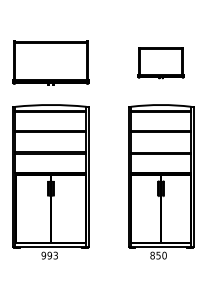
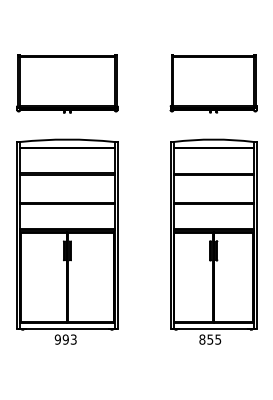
part: (160, 62) -> (213, 83), size x1.43
text: (164, 255) -> (218, 339), 850 -> 855

